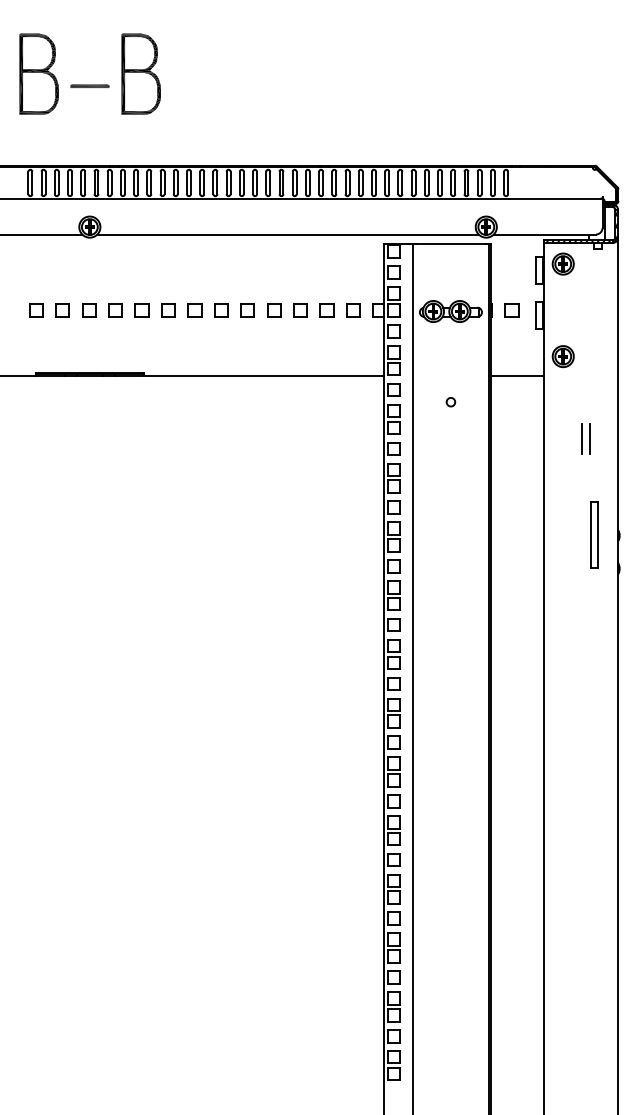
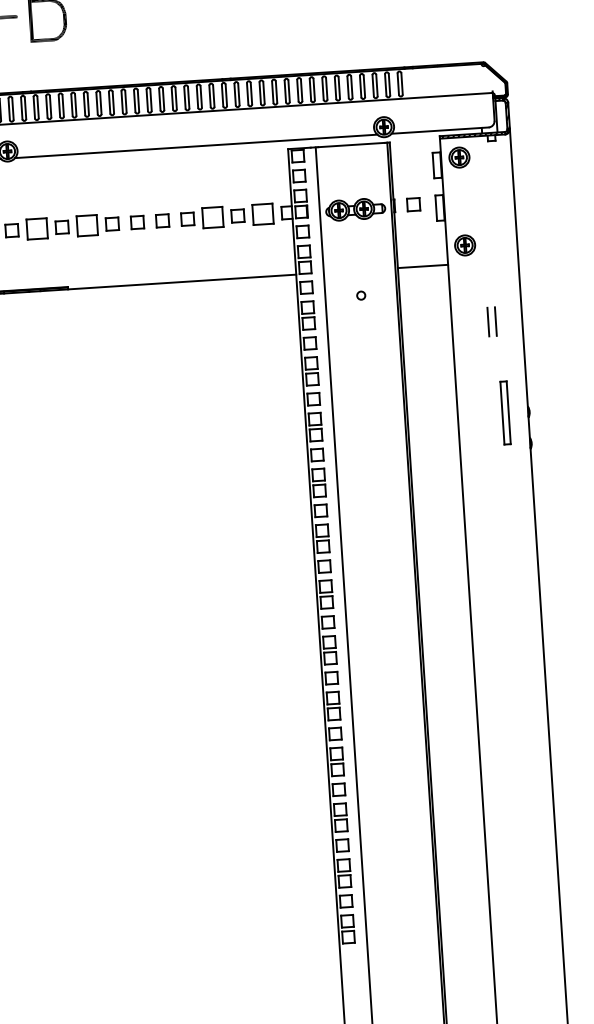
part: (115, 310) -> (37, 229), size x1.6
part: (168, 310) -> (87, 225), size x1.6
part: (300, 310) -> (212, 217), size x1.6
part: (353, 310) -> (263, 214), size x1.6

